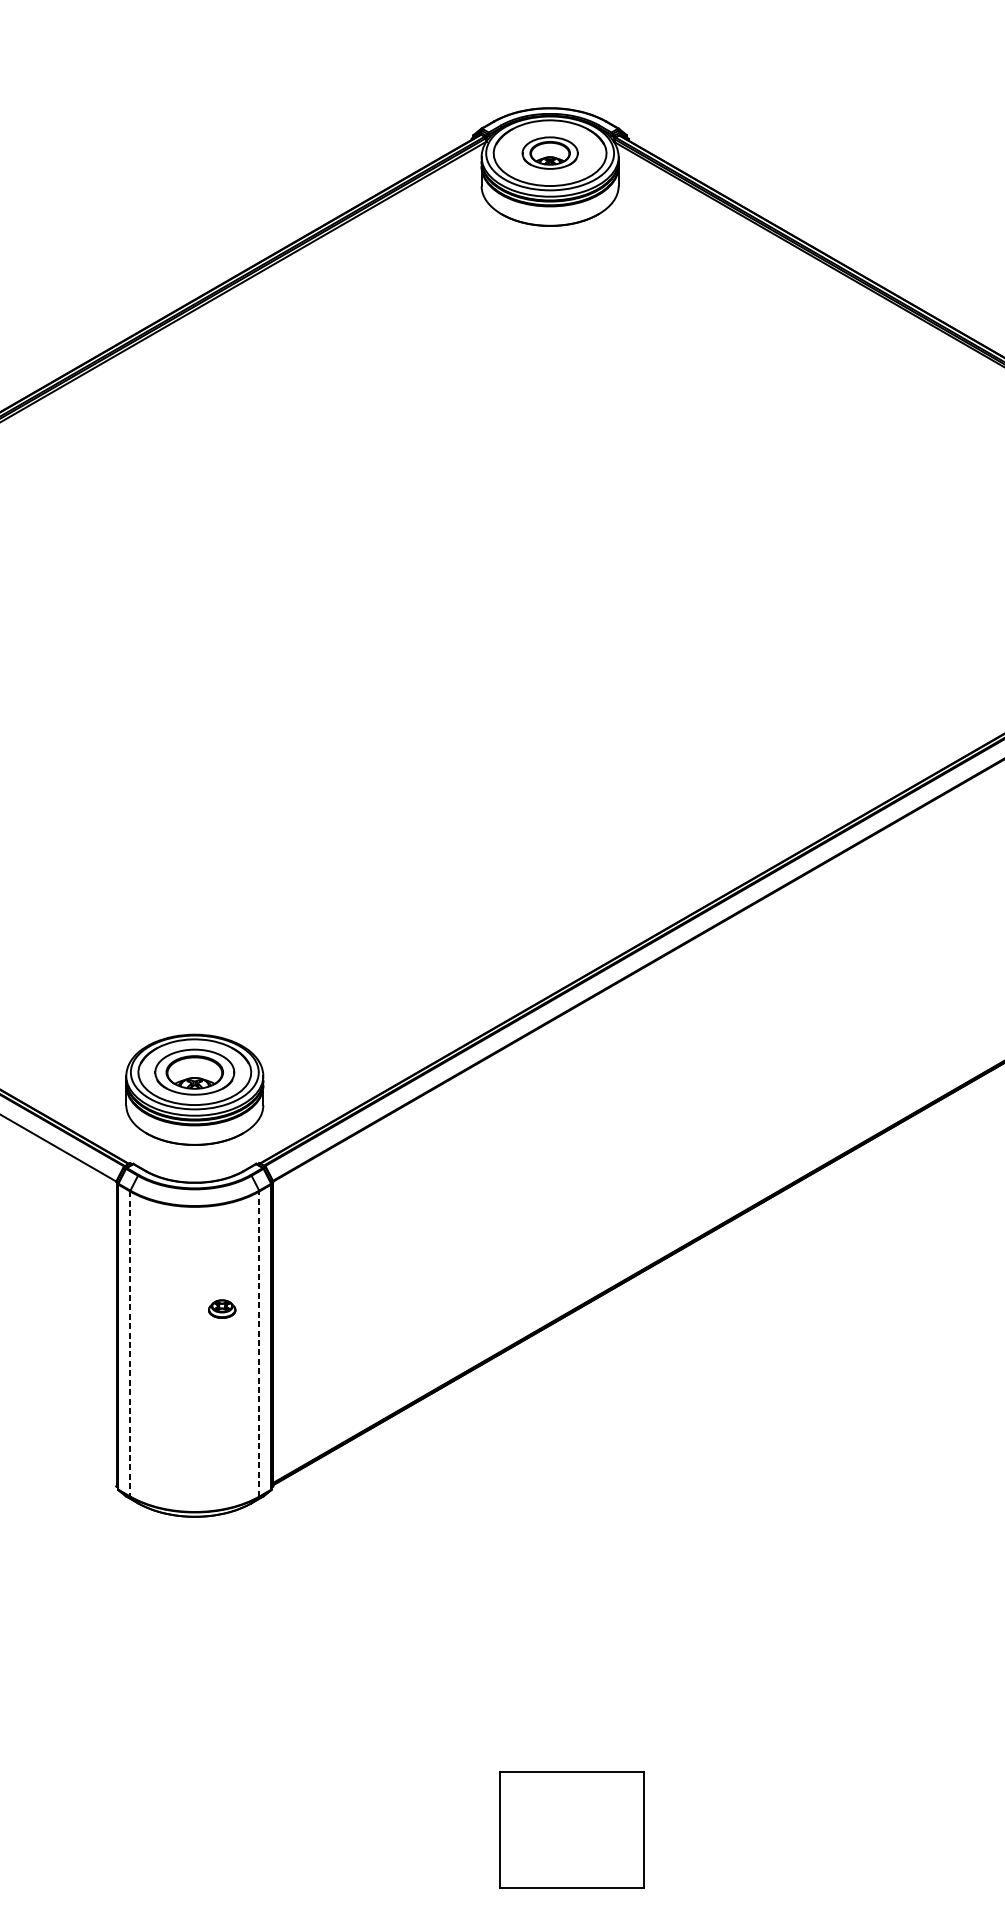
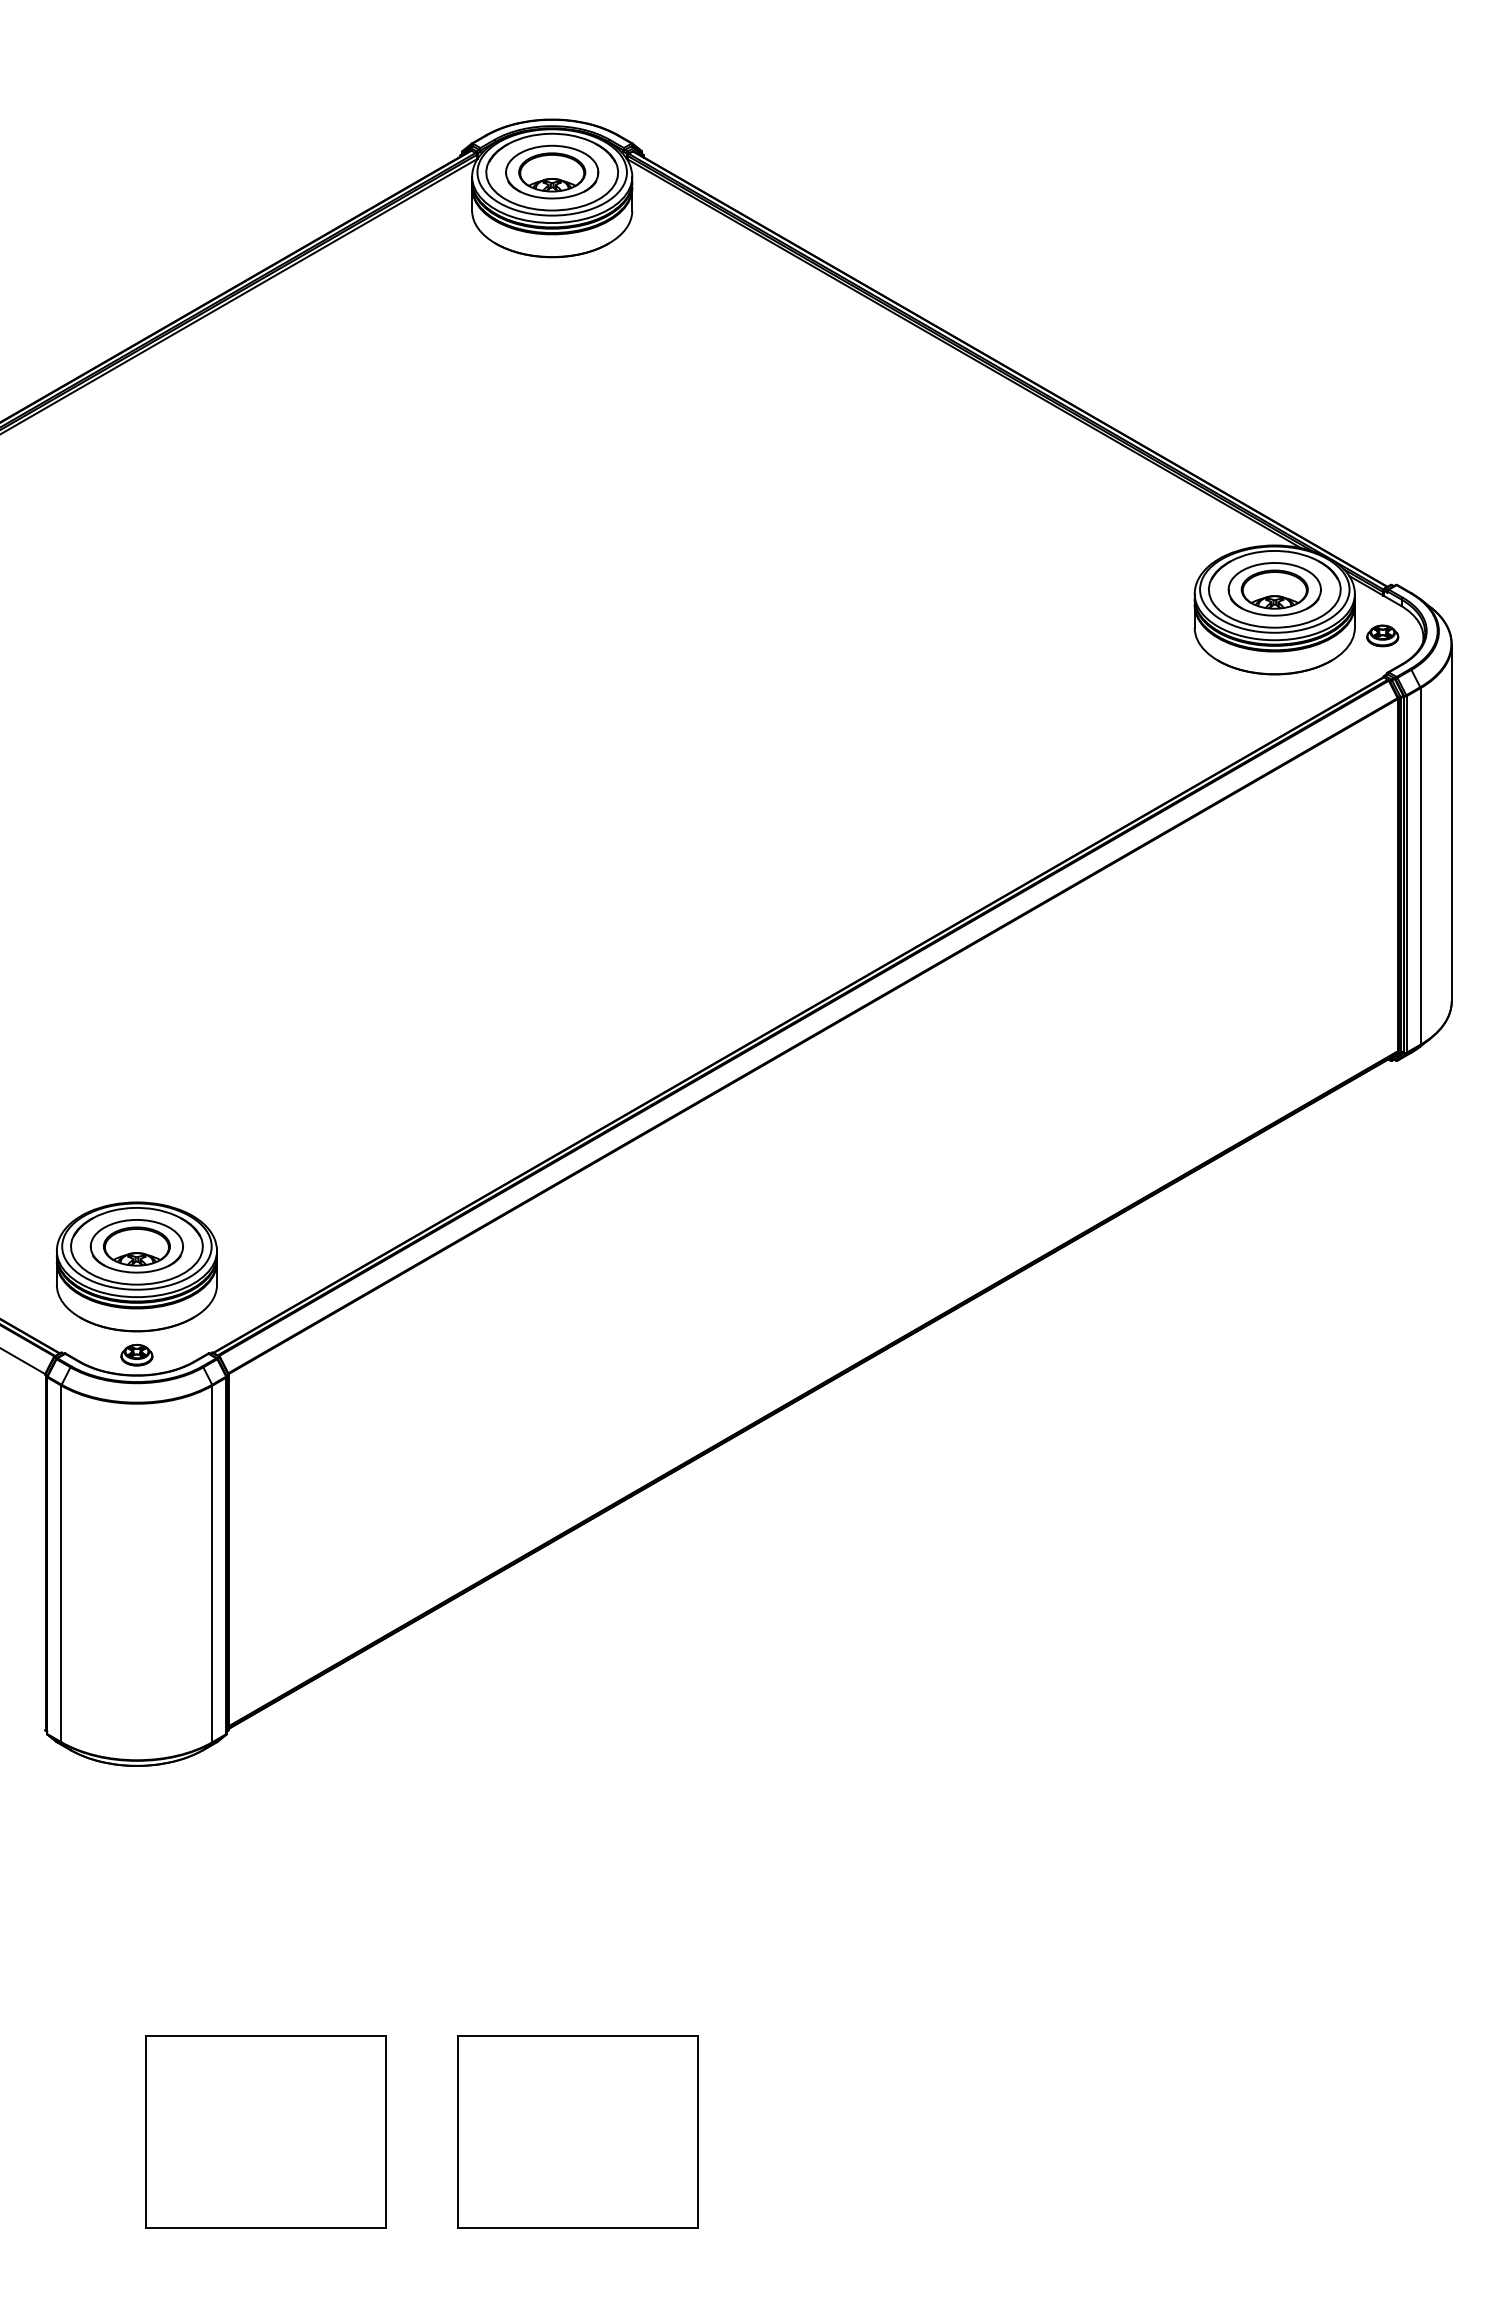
part: (550, 152) -> (552, 171), size x1.43
part: (221, 1309) -> (136, 1355), moved
line: (259, 1343) -> (212, 1563), dashed -> solid
line: (130, 1344) -> (61, 1564), dashed -> solid
part: (304, 1829) -> (265, 2131), added
part: (571, 1829) -> (577, 2131), size x1.43

